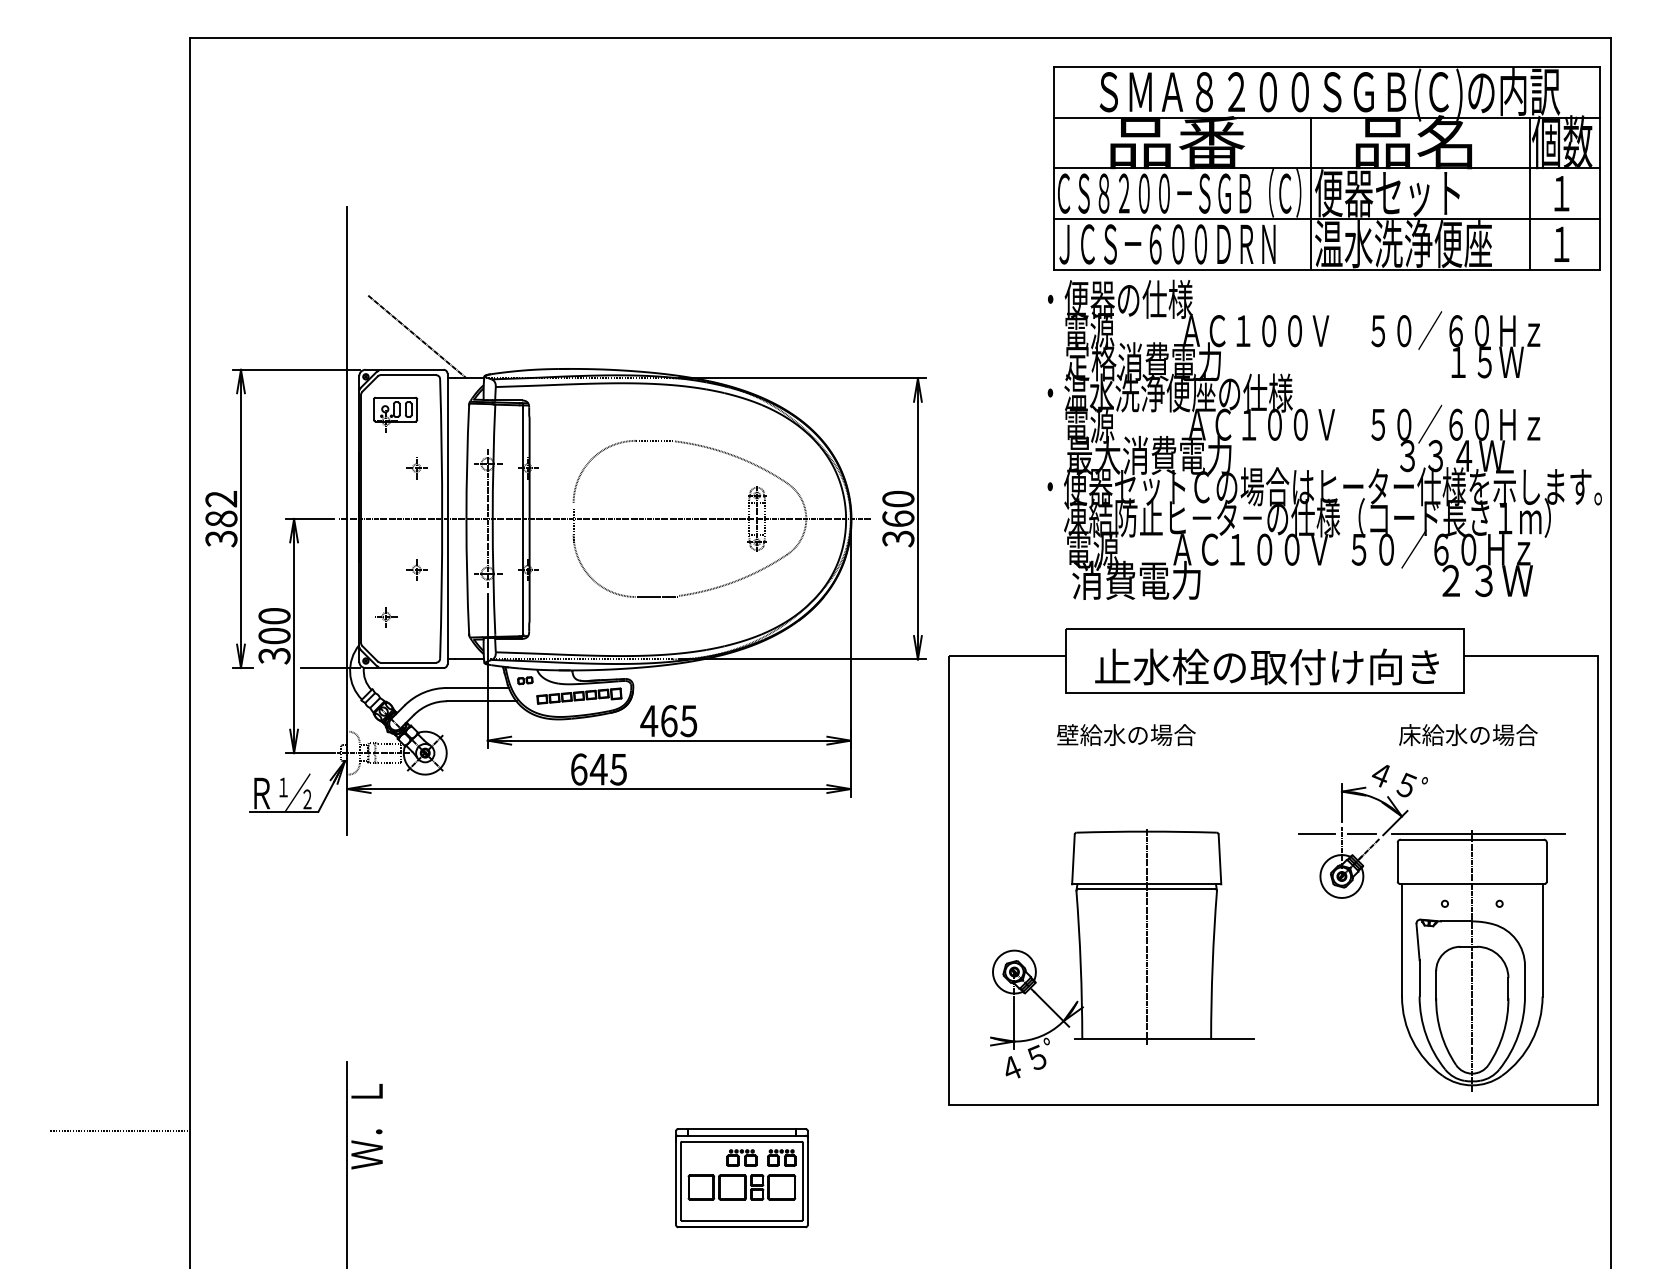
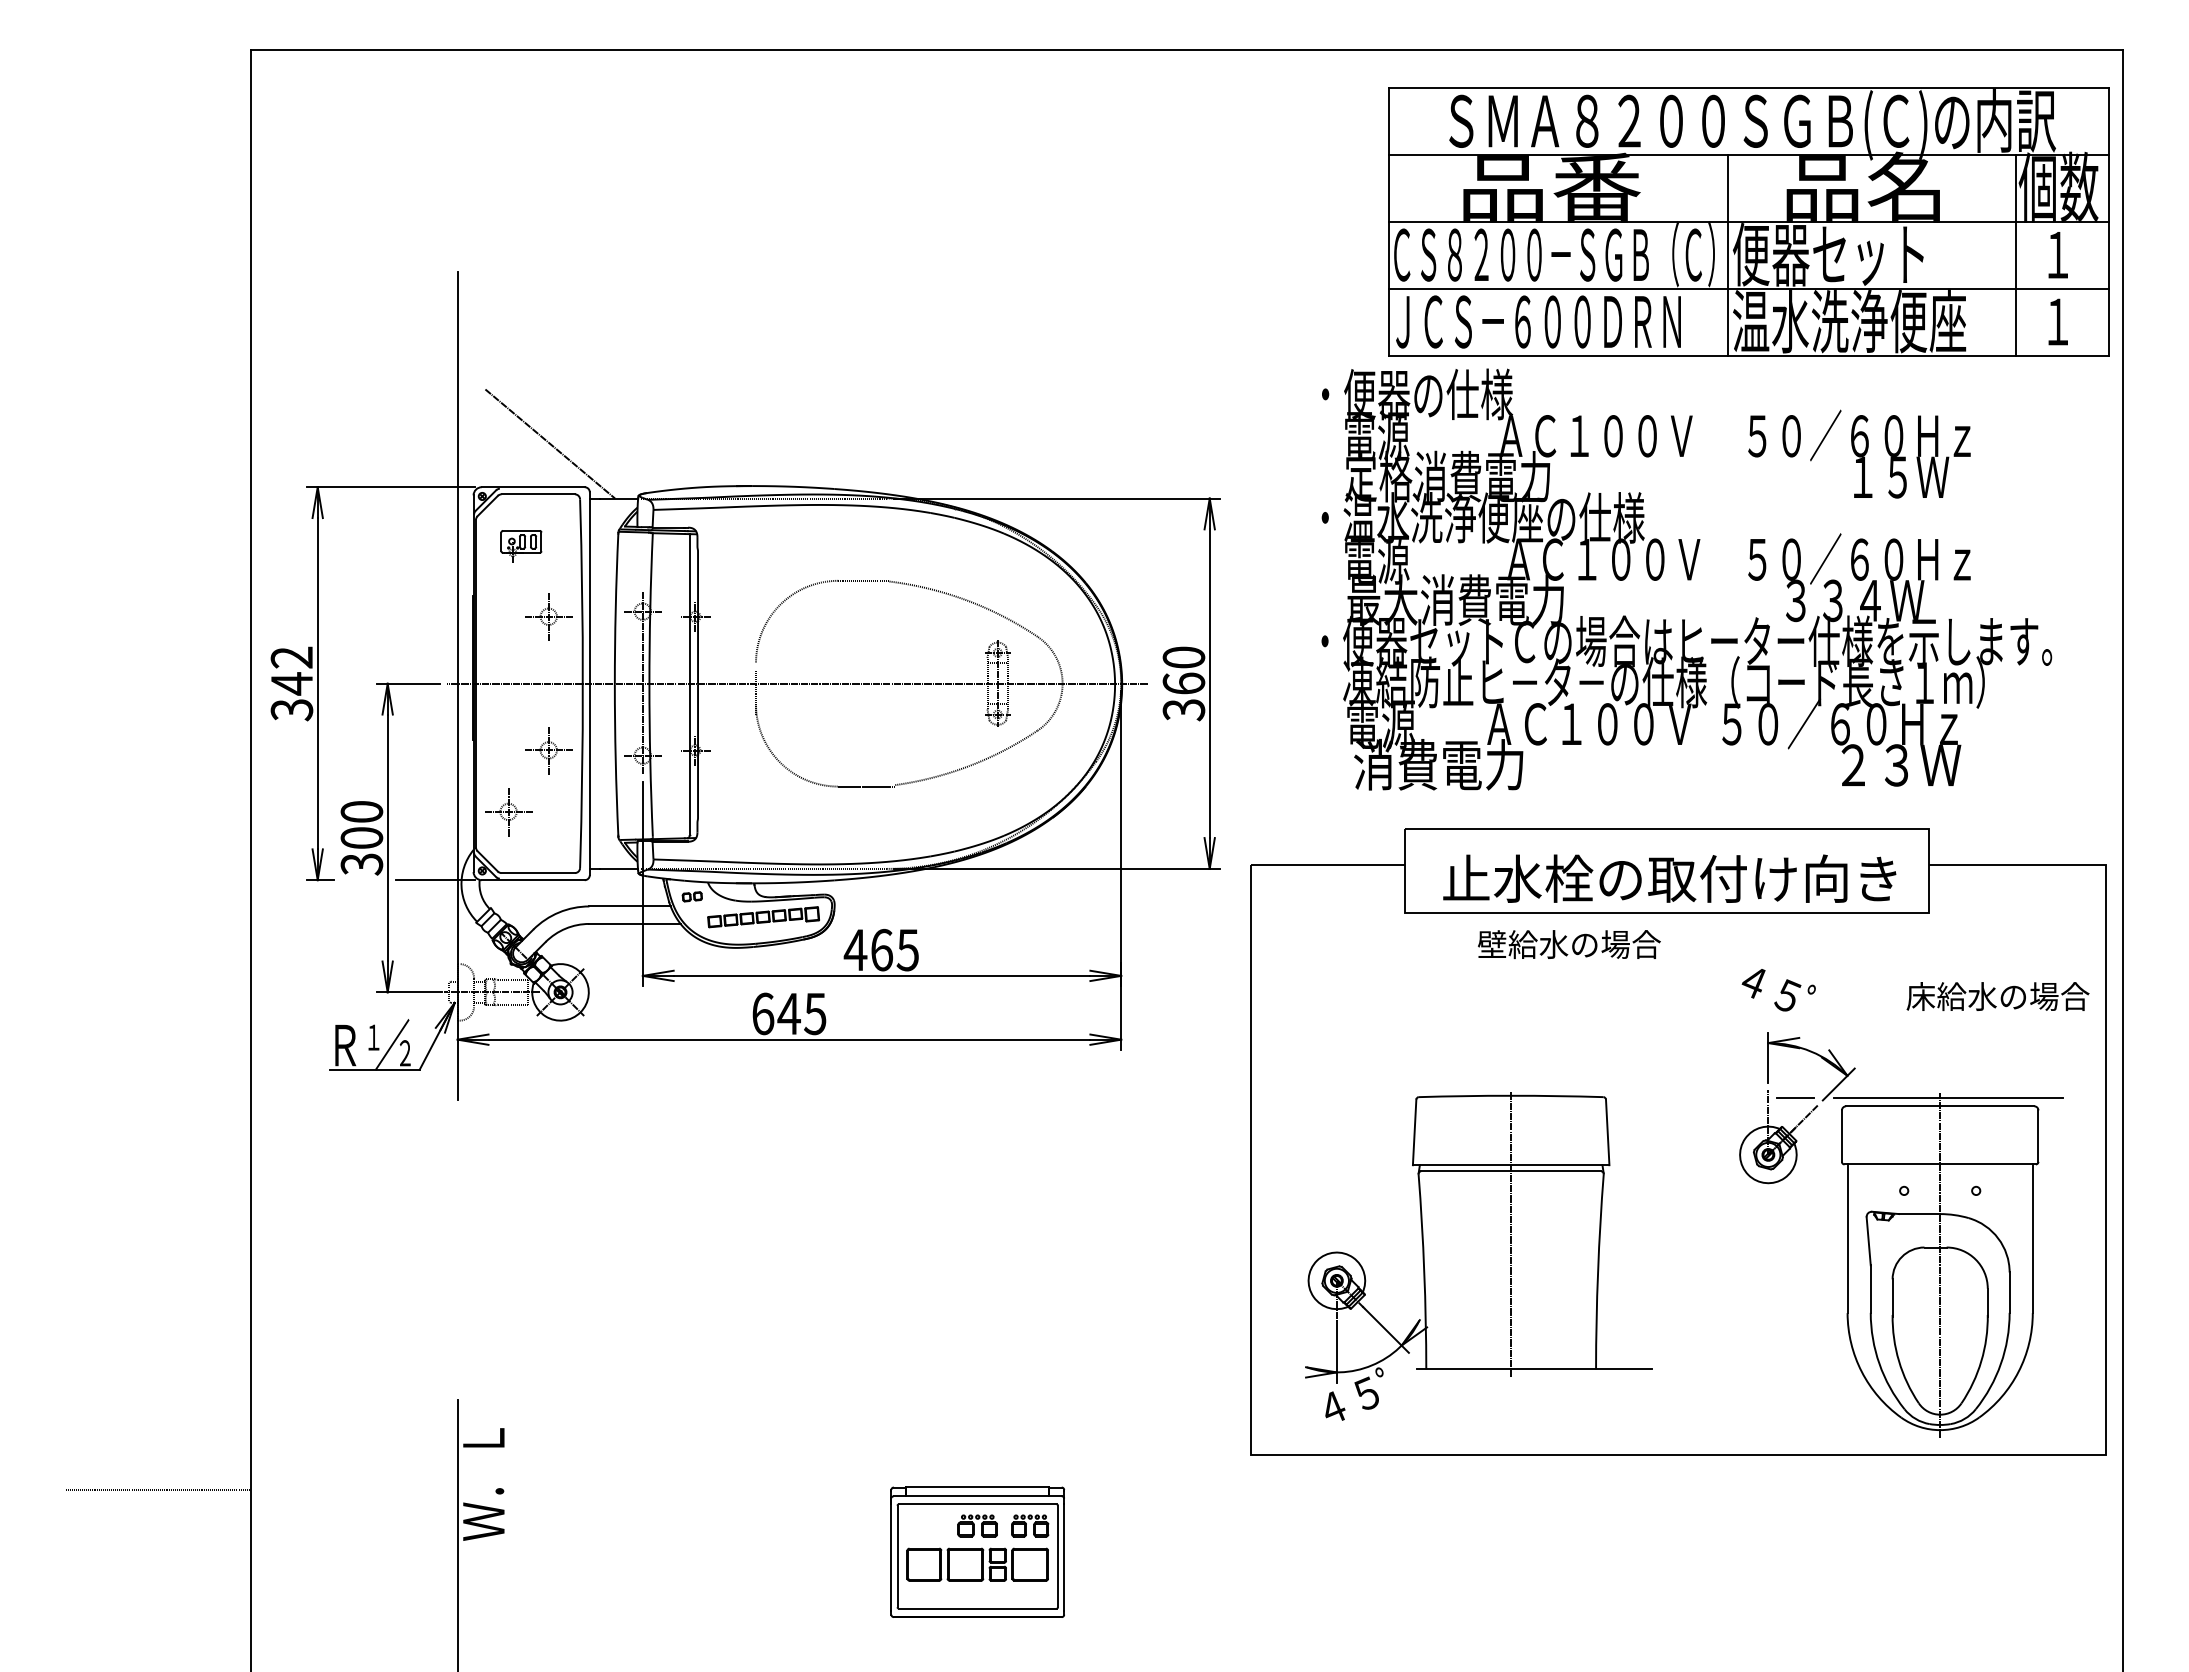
part: (395, 414) -> (521, 546), size x0.7
text: (1324, 439) -> (1686, 579), moved
part: (416, 467) -> (549, 616), size x1.6
text: (221, 518) -> (291, 683), 382 -> 342
part: (416, 569) -> (549, 750), size x1.6
part: (386, 616) -> (509, 812), size x1.6
text: (1126, 735) -> (1569, 944), moved
text: (1467, 735) -> (1997, 996), moved
text: (1399, 781) -> (1778, 990), moved
line: (1316, 833) -> (1735, 1098), removed

